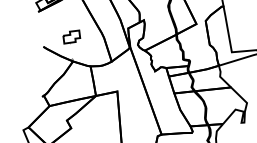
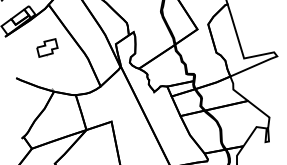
part: (71, 36) -> (46, 47), moved

